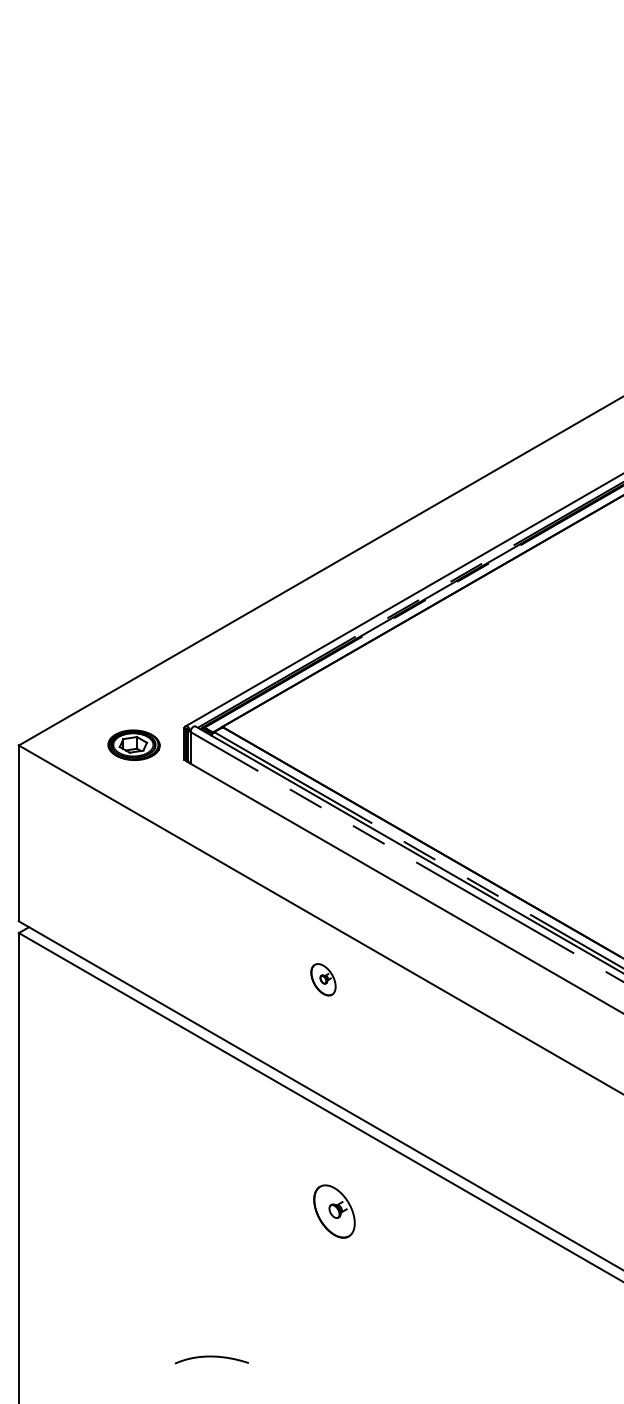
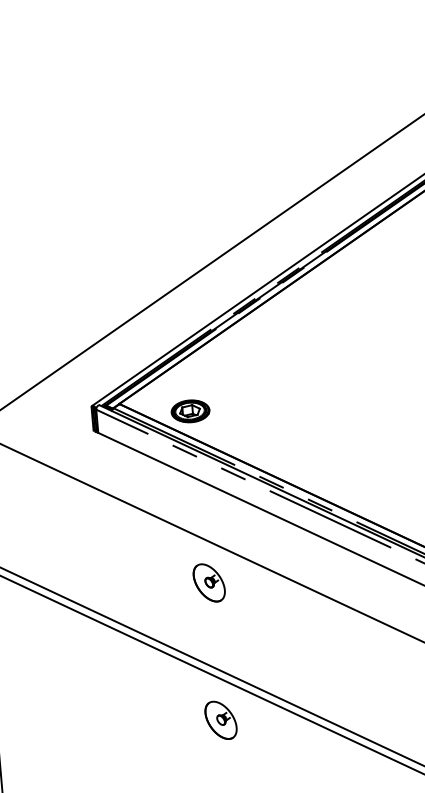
part: (133, 744) -> (190, 410), moved
part: (323, 979) -> (209, 582), size x1.67
part: (334, 1211) -> (221, 720), moved

